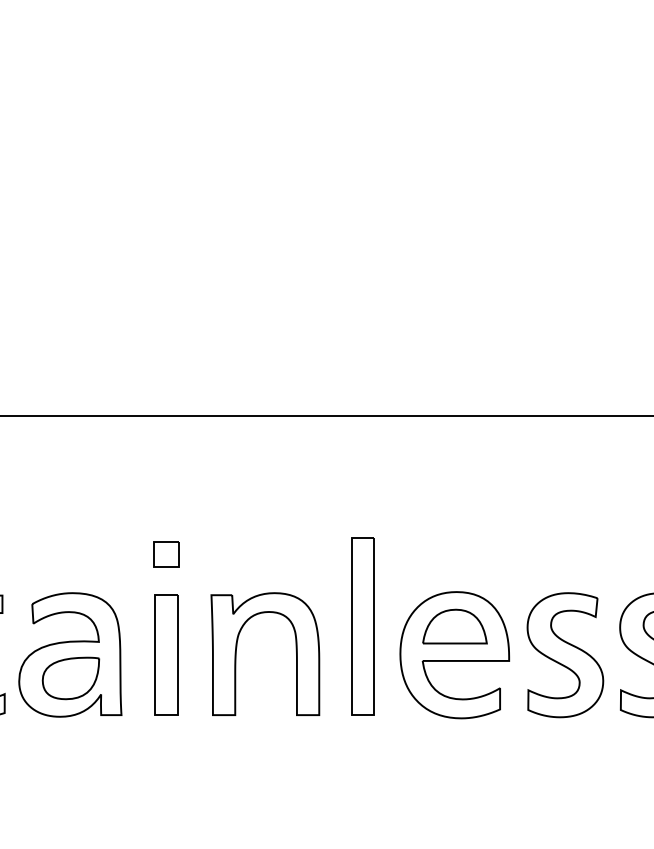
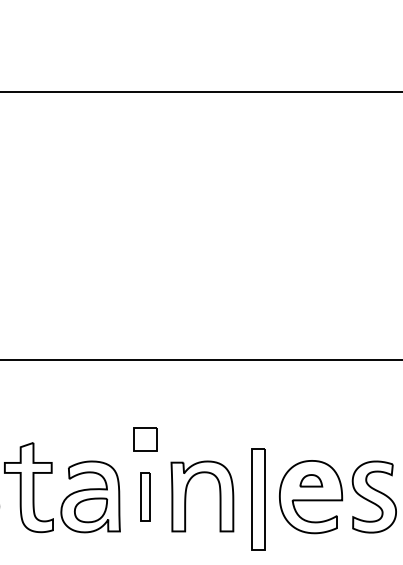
part: (166, 553) -> (145, 438), size x1.6
part: (363, 626) -> (258, 499), moved
part: (455, 626) -> (311, 480), size x0.6
part: (166, 654) -> (145, 496), size x0.7

